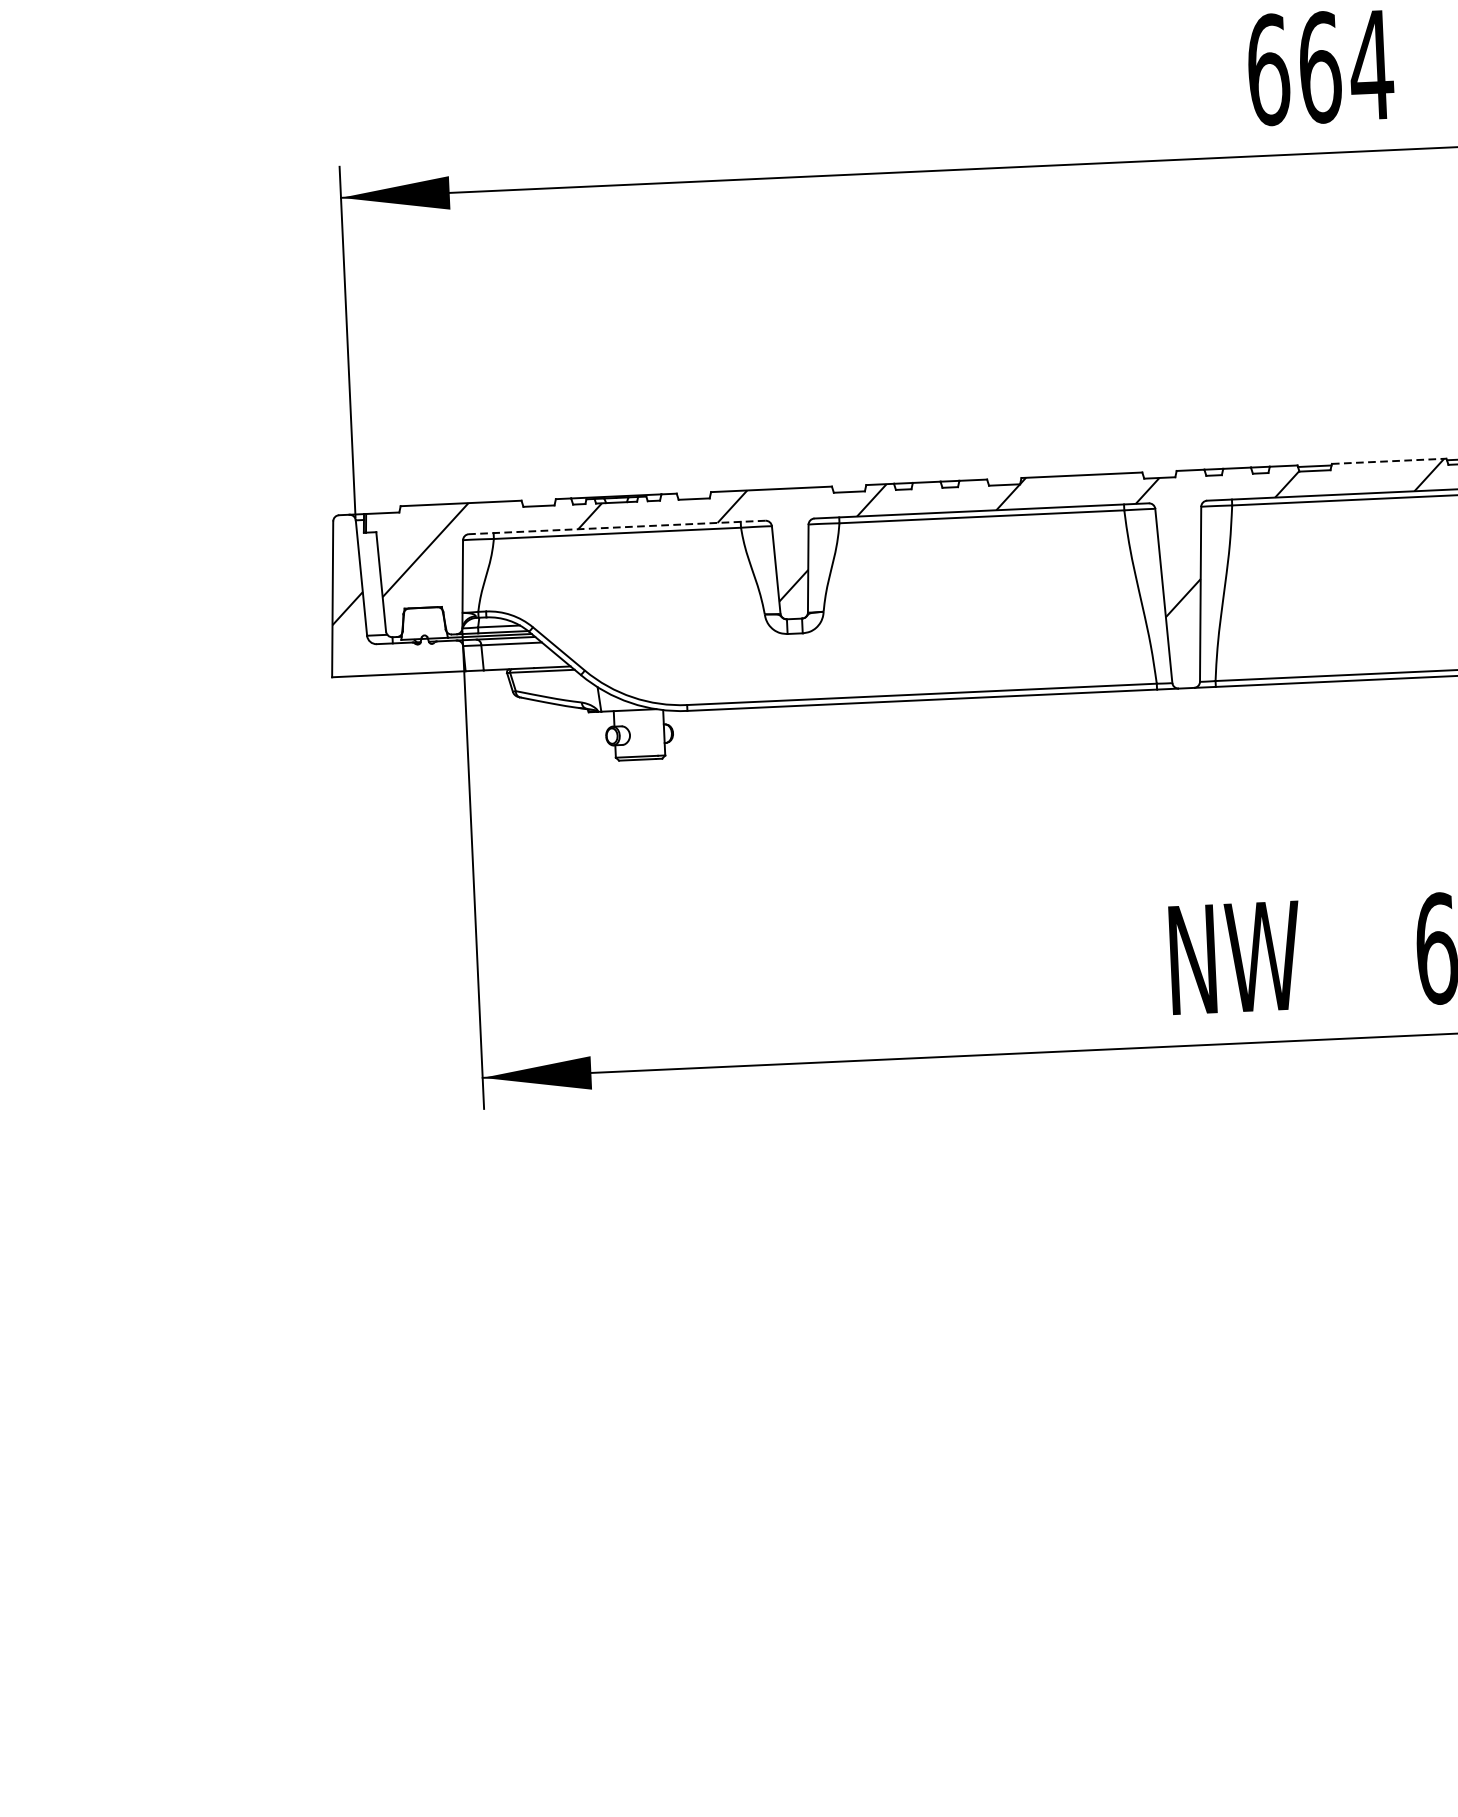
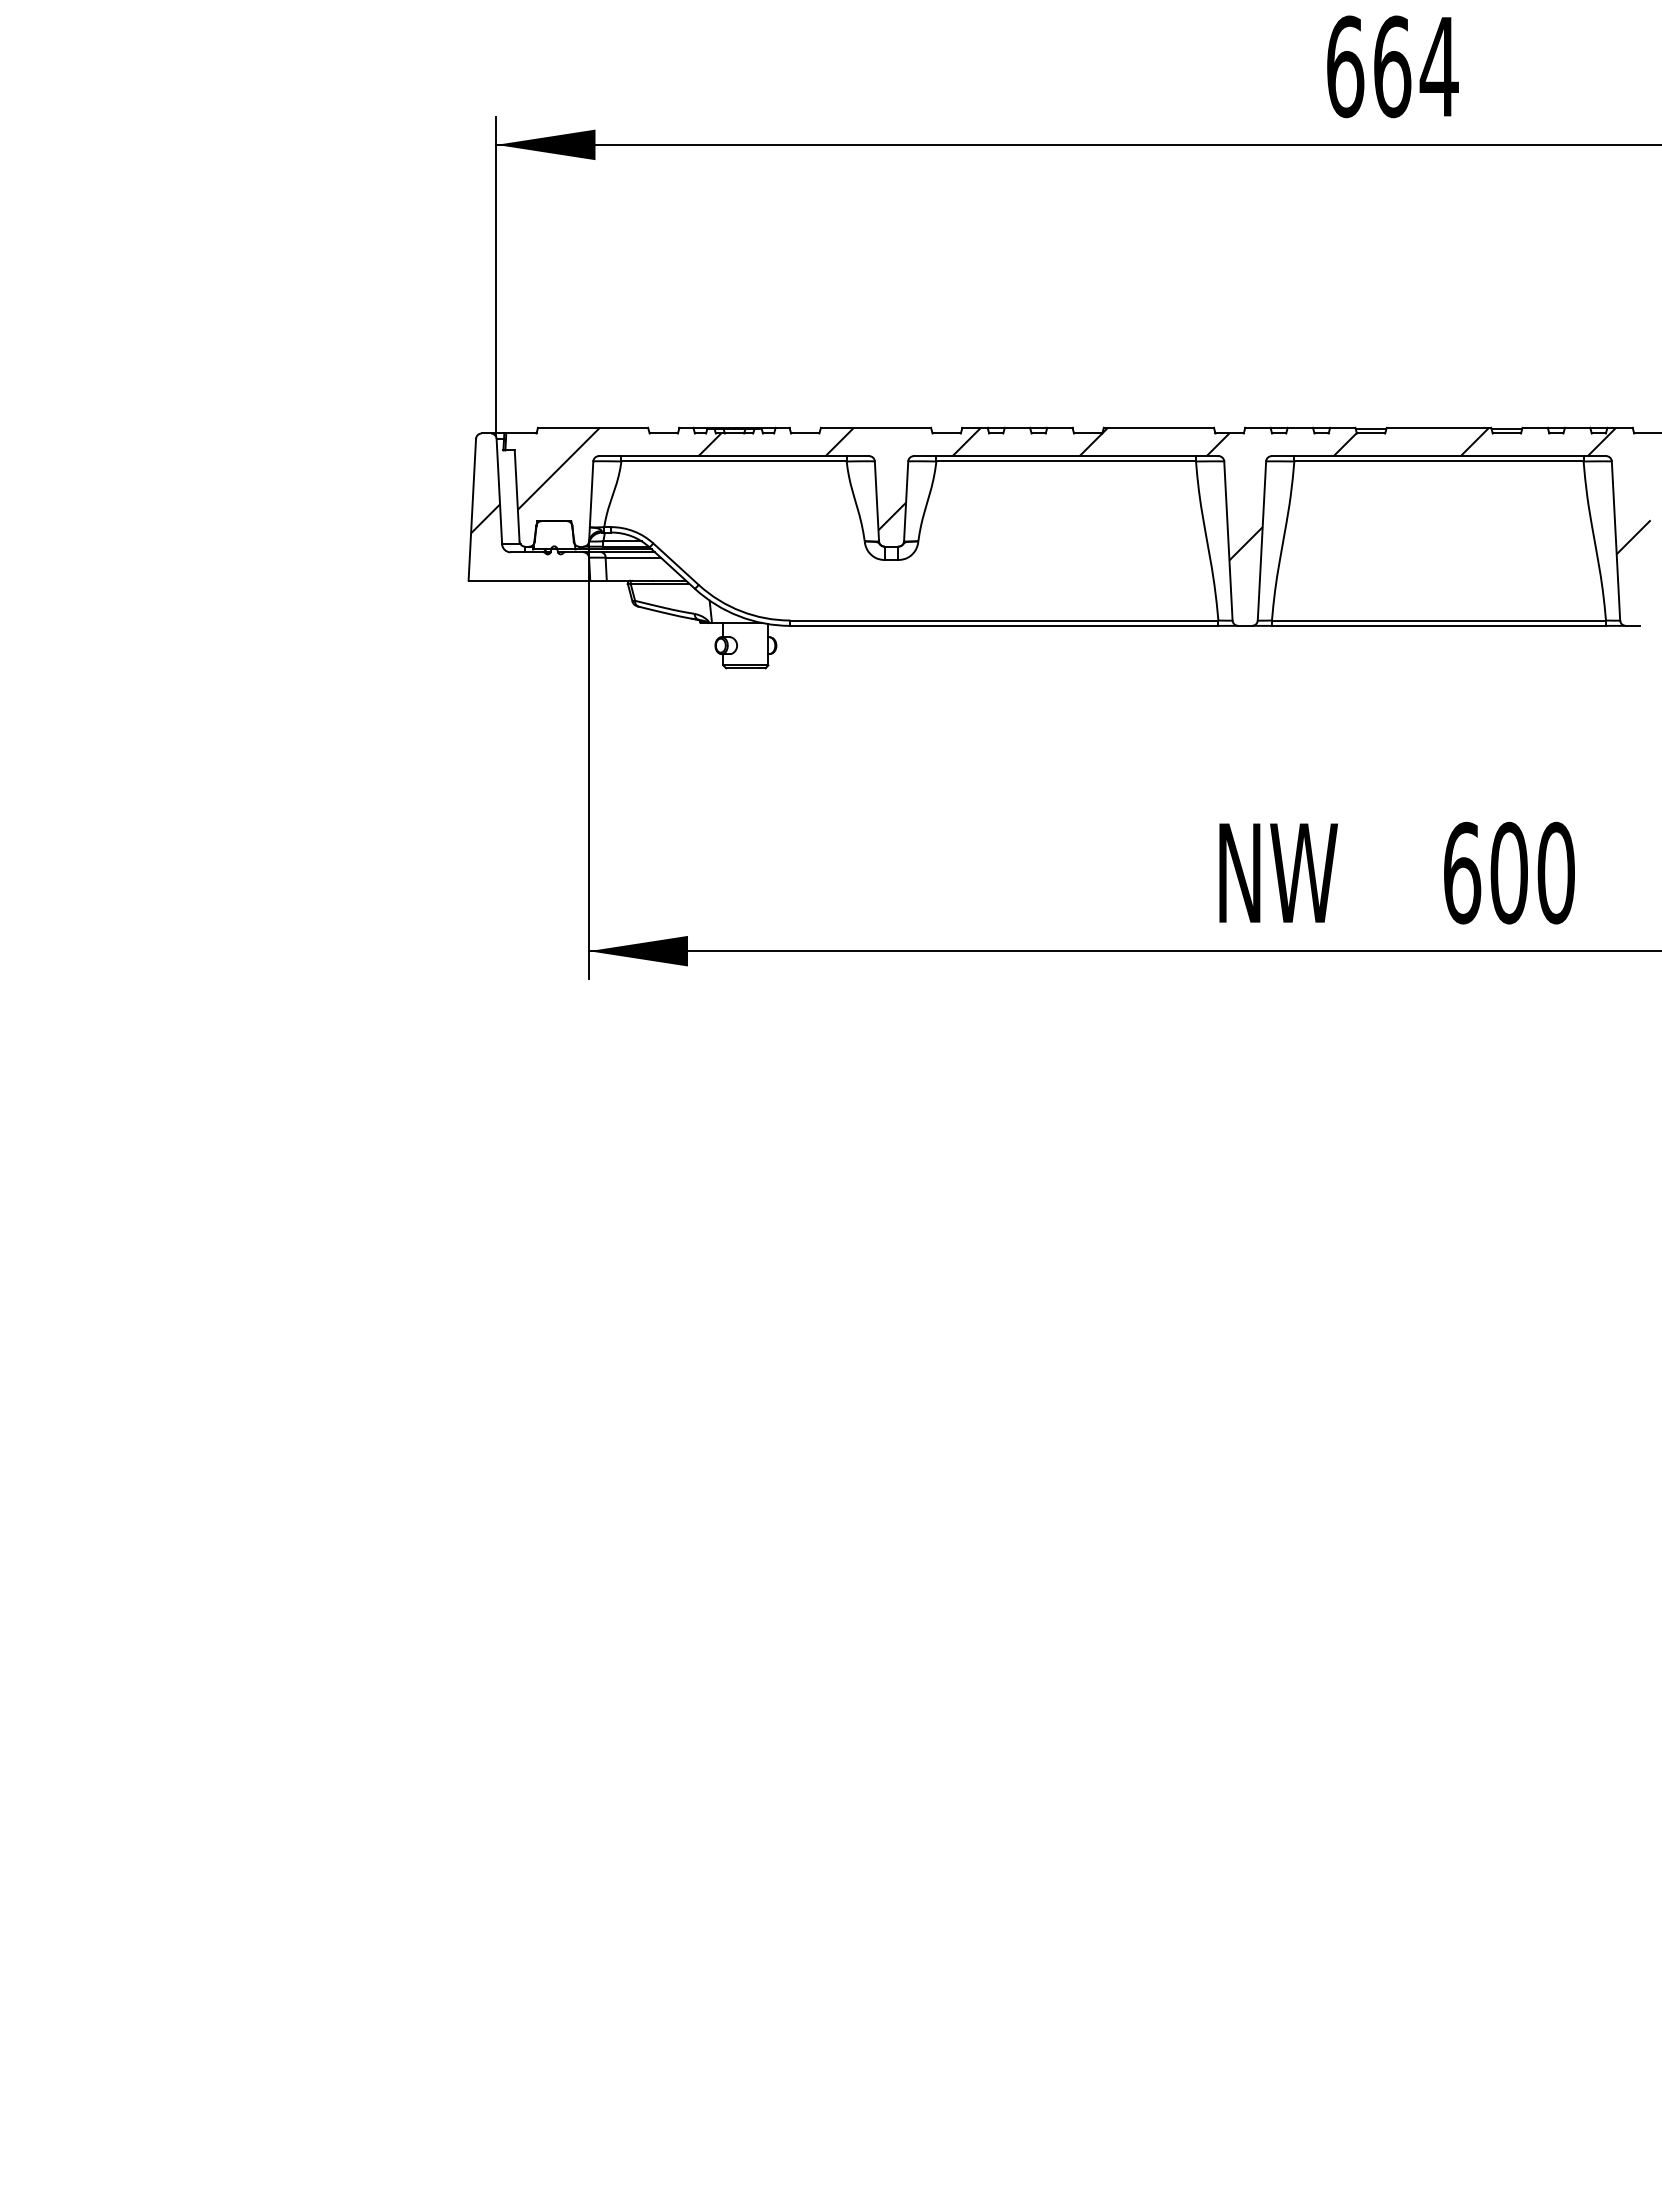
line: (1389, 460) -> (1439, 427), dashed -> solid
line: (616, 527) -> (733, 456), dashed -> solid

